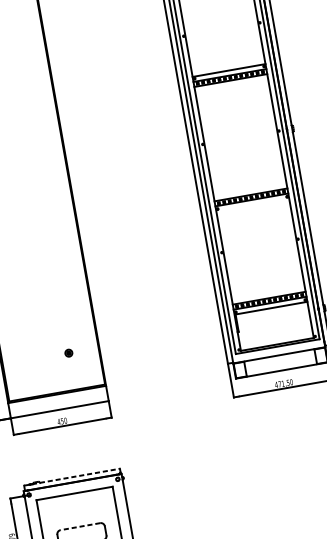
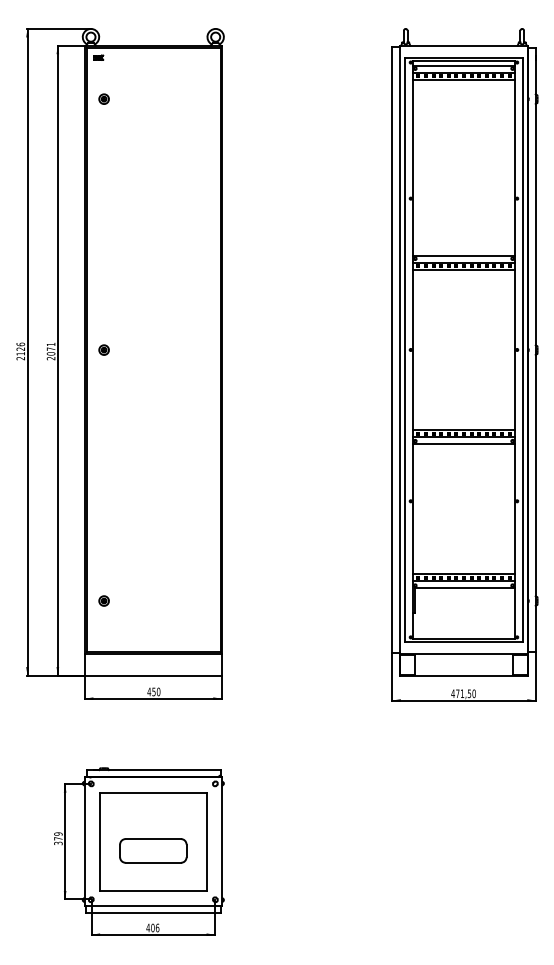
line: (252, 204) -> (463, 443), added
part: (68, 352) -> (103, 600), moved
line: (71, 477) -> (153, 770), dashed -> solid
line: (80, 526) -> (153, 839), dashed -> solid

